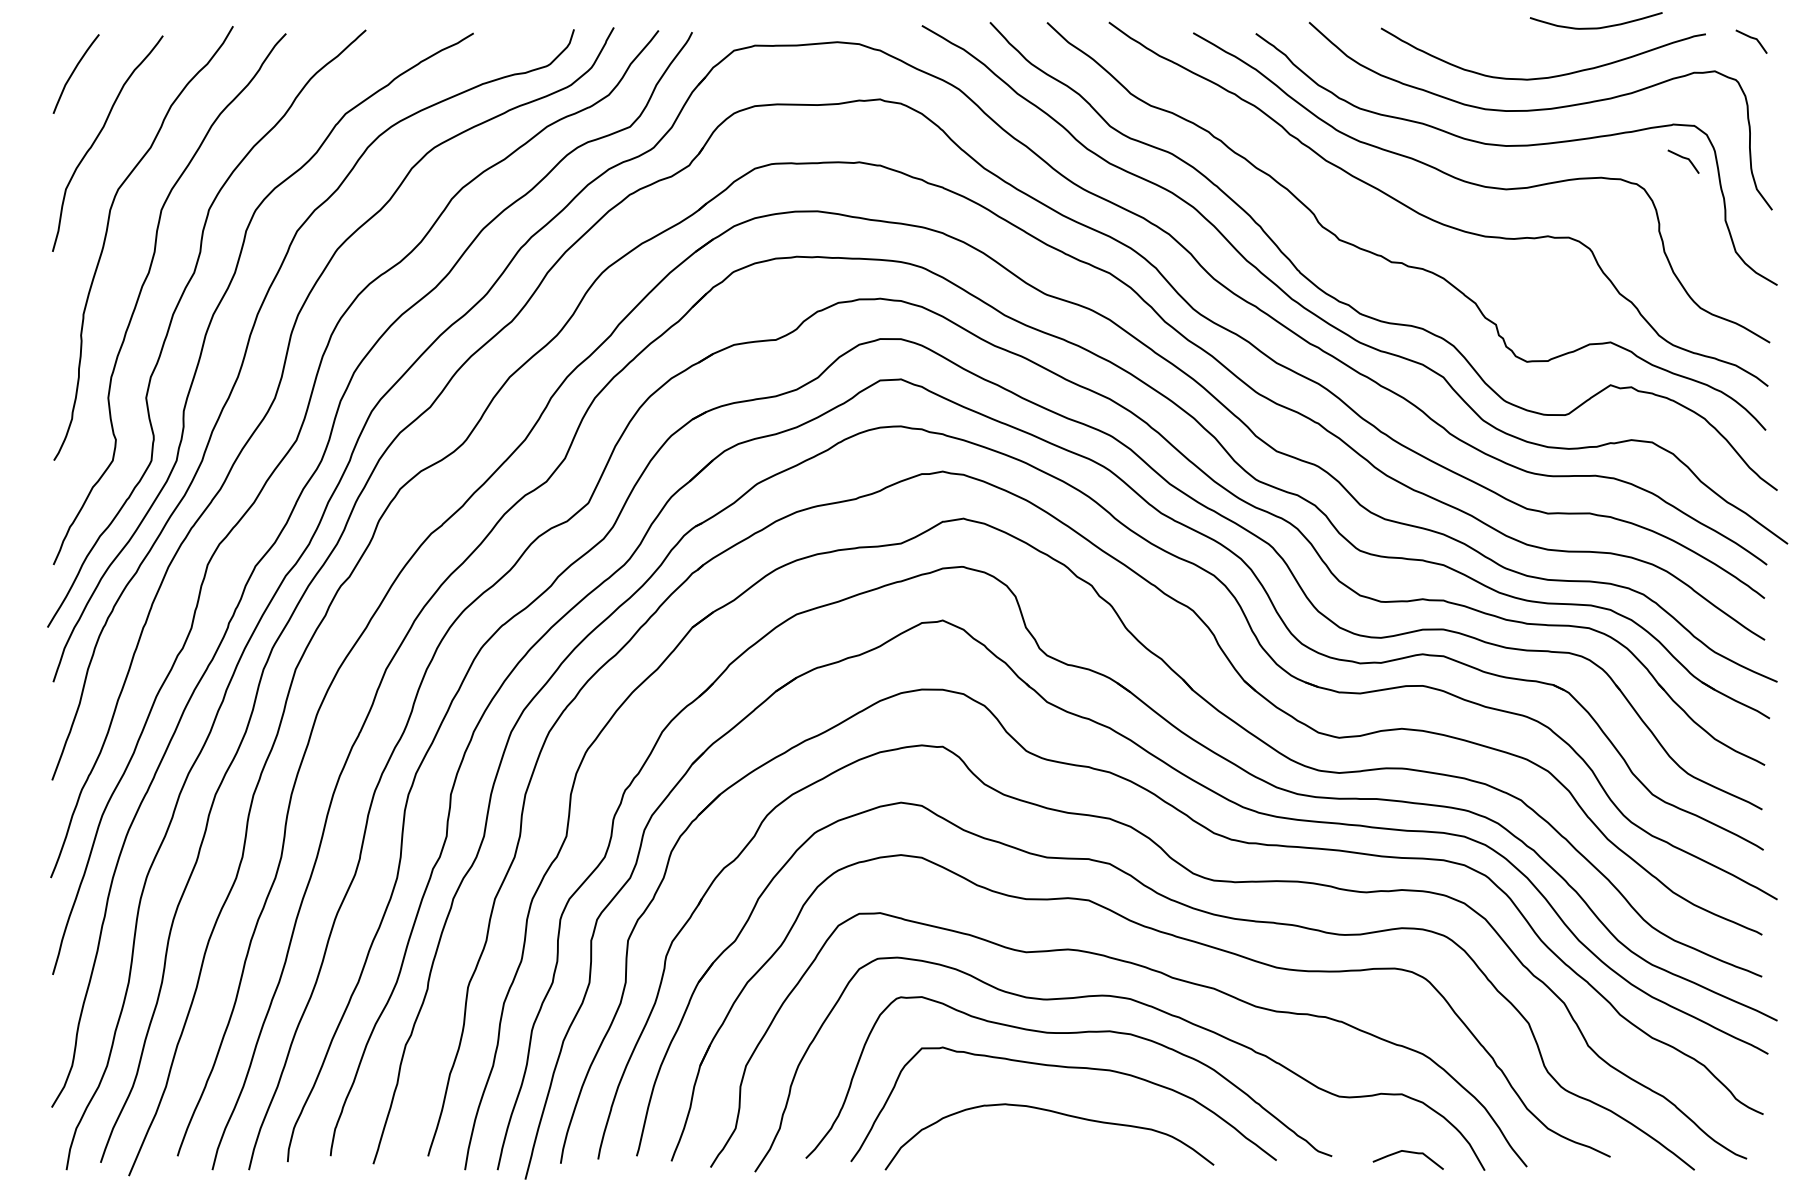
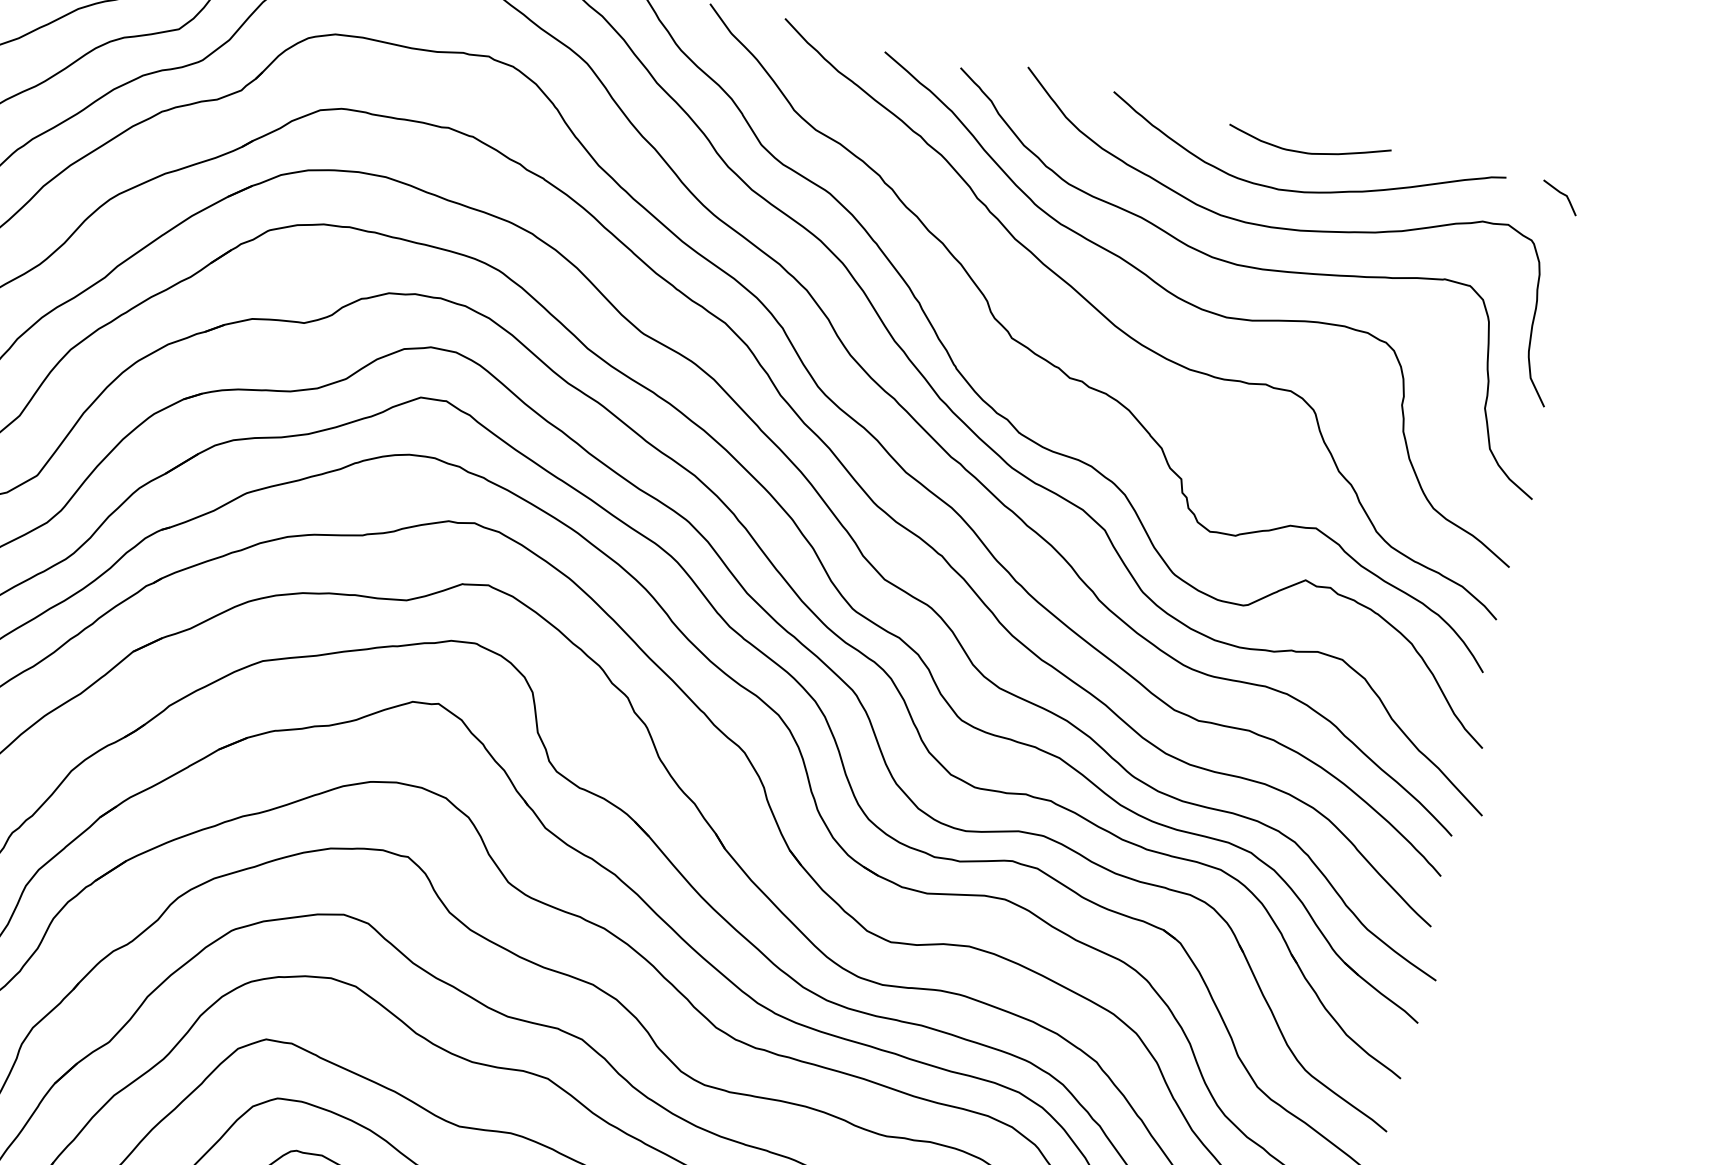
curve: (1595, 27) -> (1306, 151), moved
line: (1685, 159) -> (1451, 324), removed

